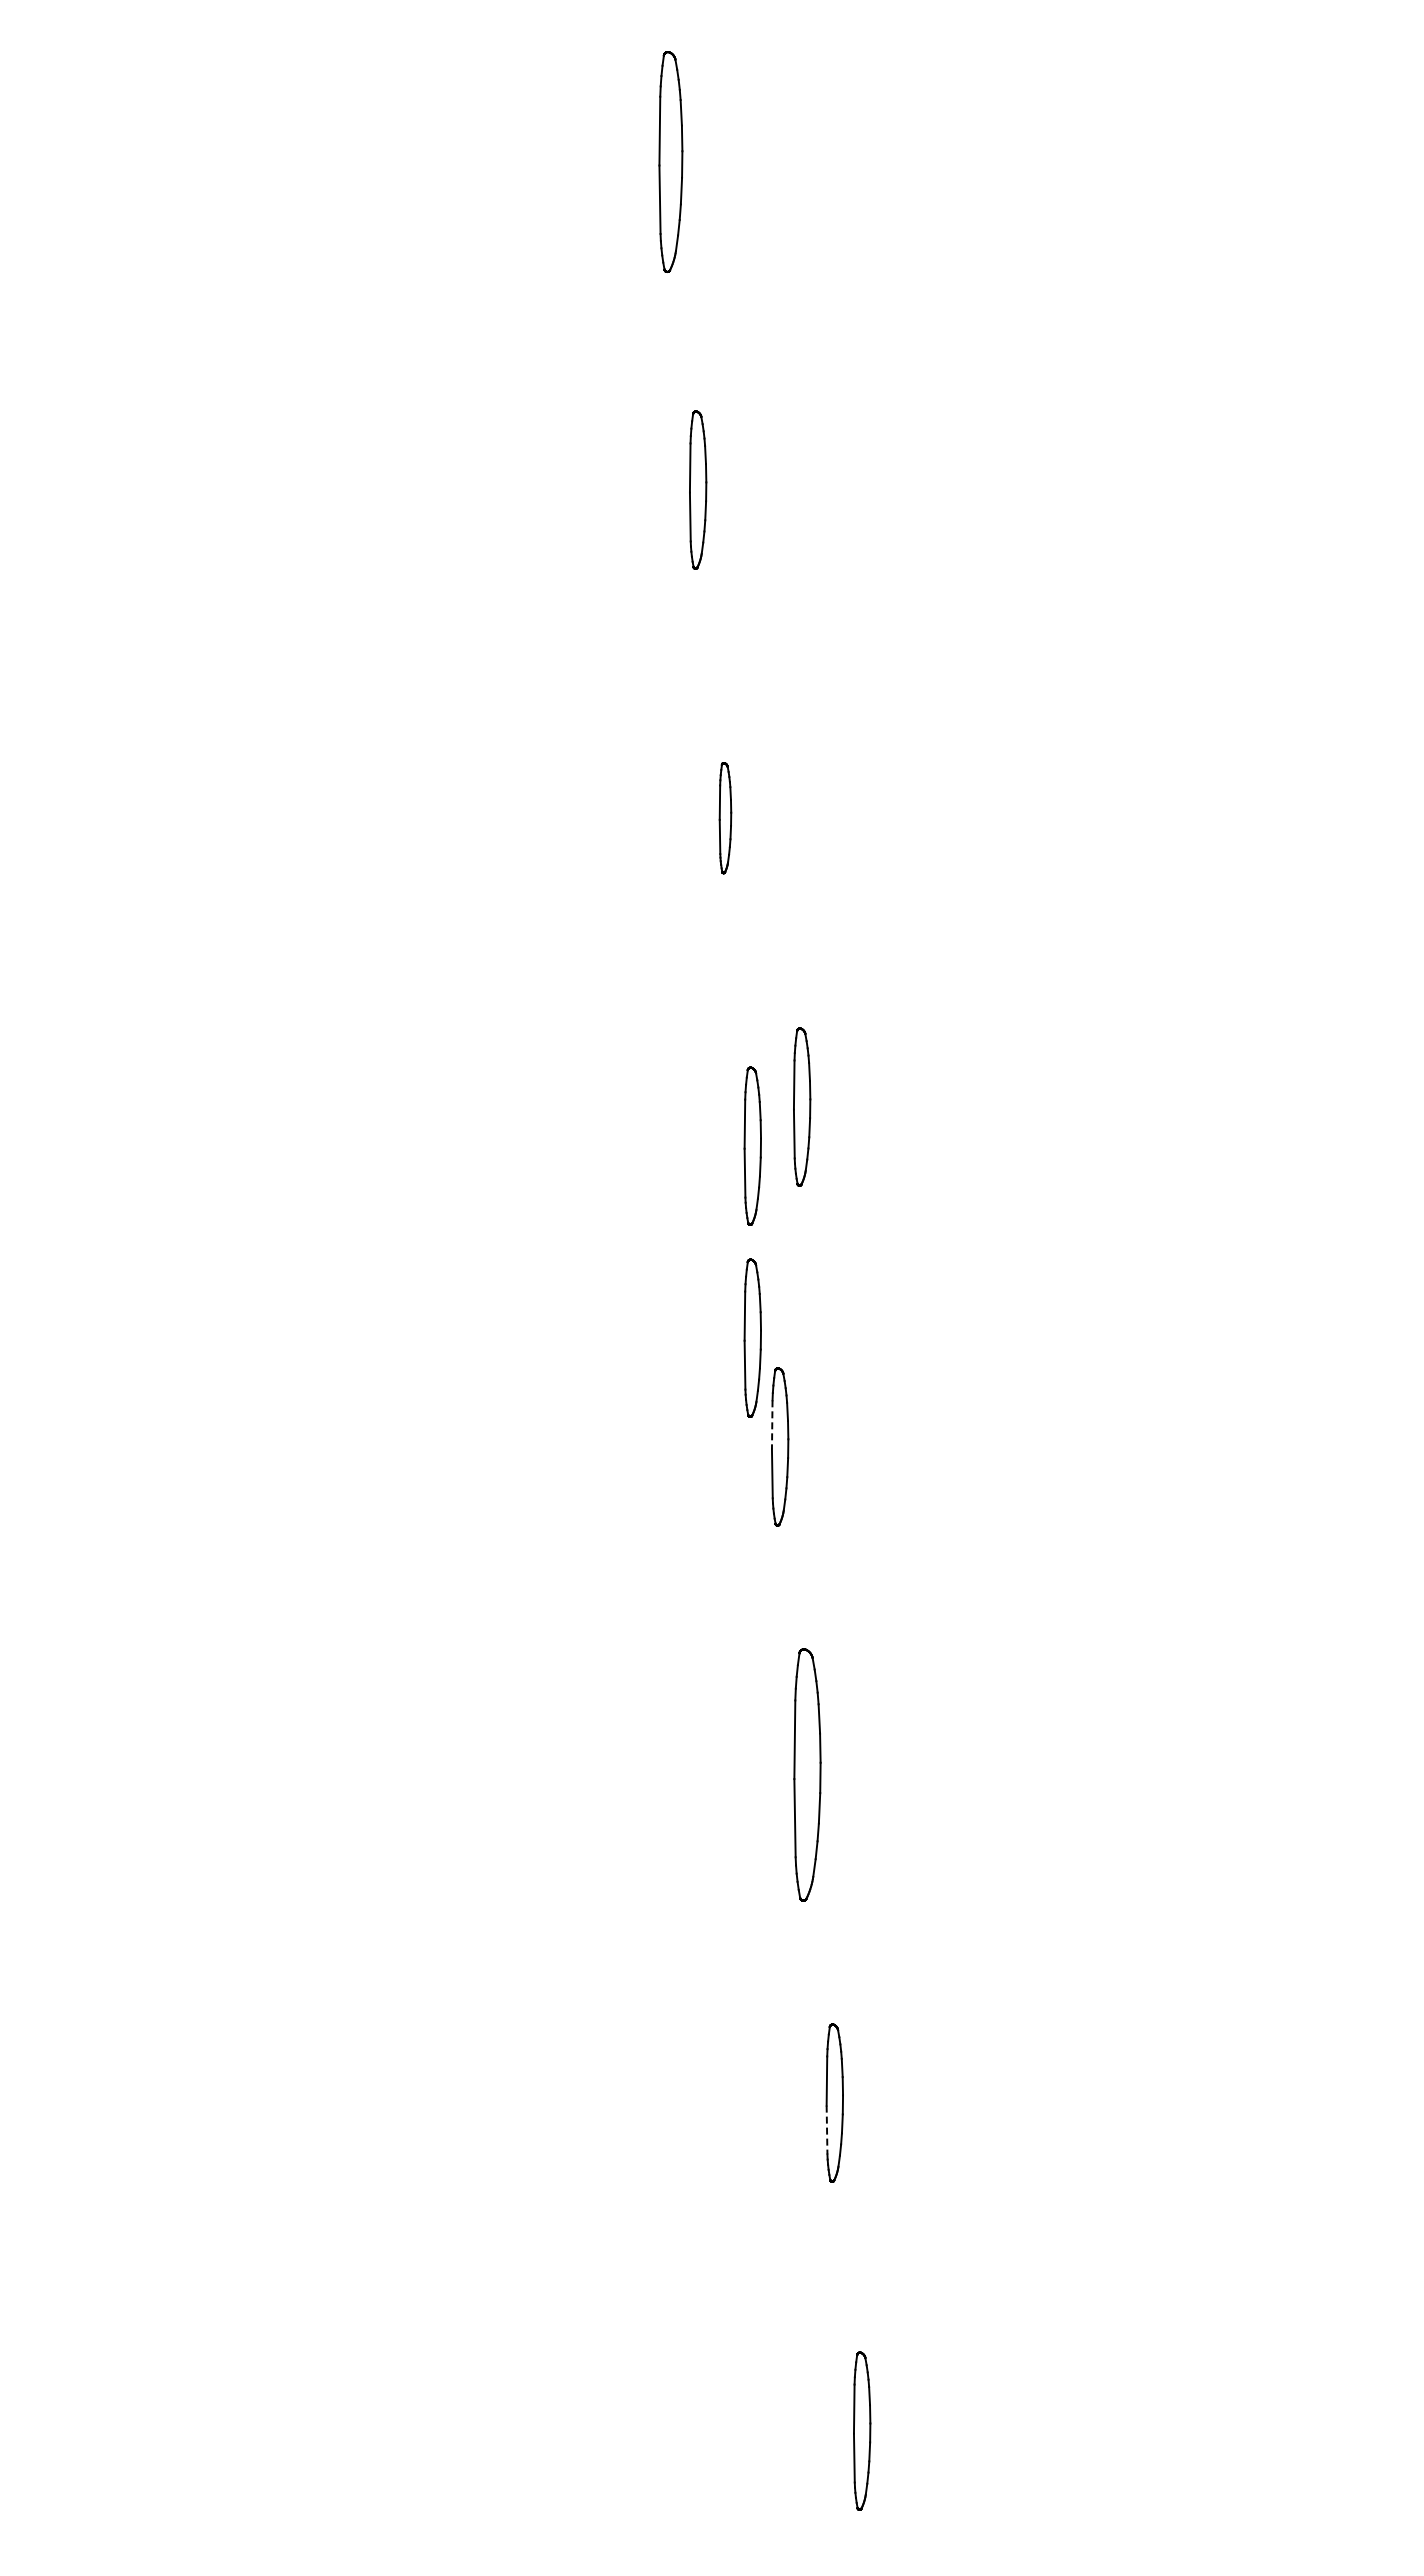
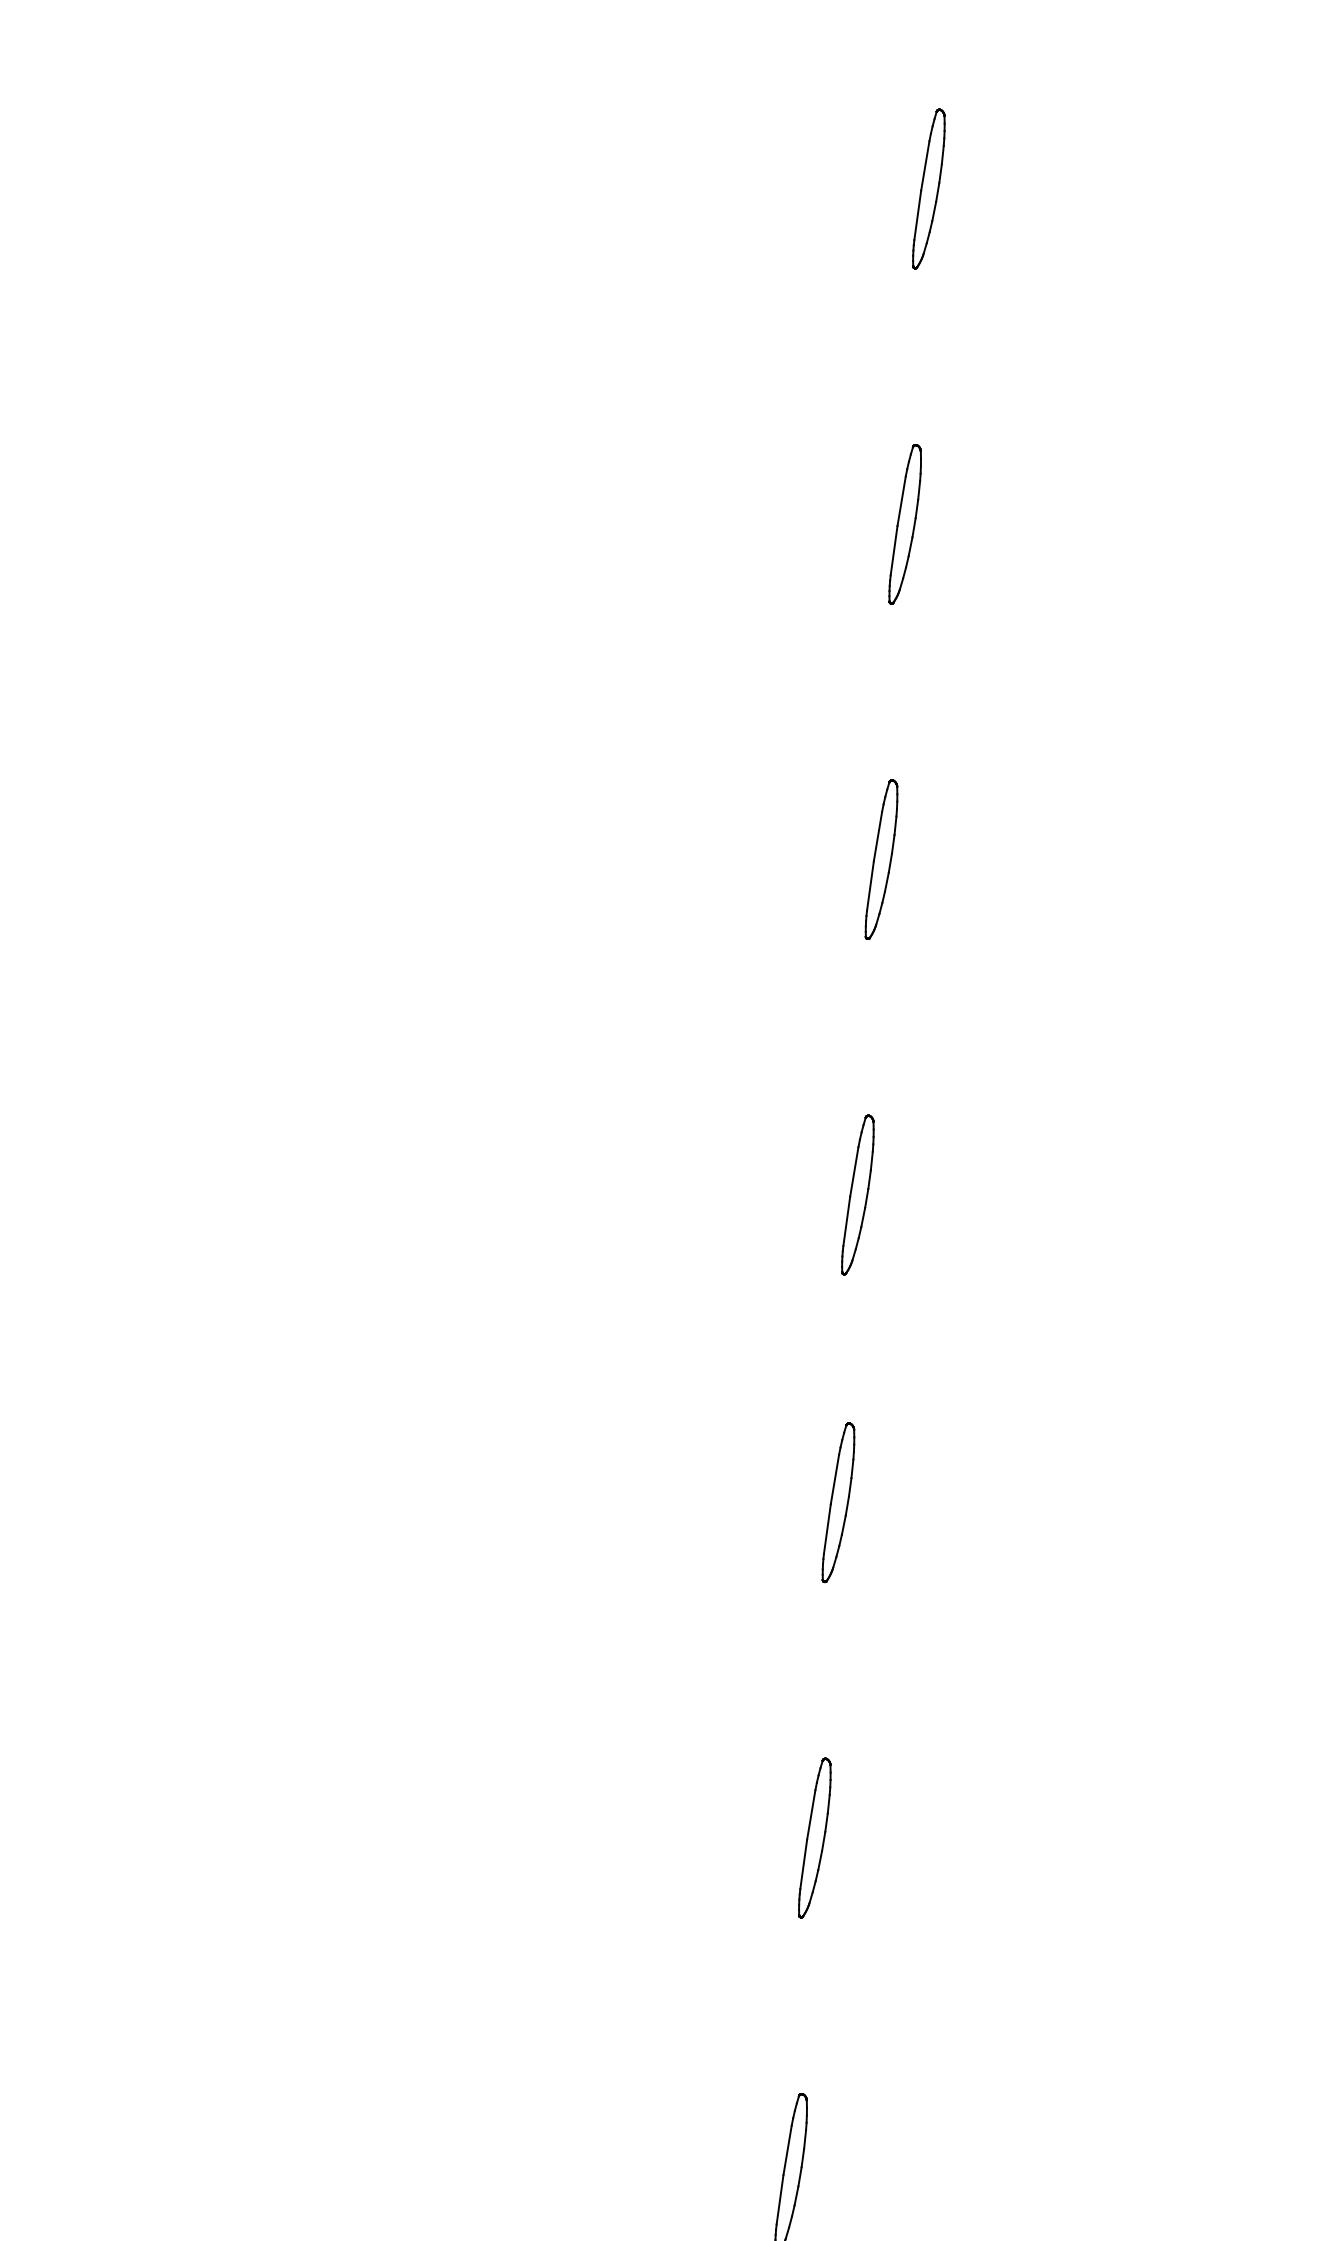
part: (670, 161) -> (929, 188), size x0.71
part: (725, 817) -> (882, 859), size x1.43
part: (802, 1106) -> (915, 1163), removed
part: (752, 1337) -> (828, 1388), removed
line: (772, 1424) -> (835, 1479), dashed -> solid
part: (807, 1774) -> (815, 1837), size x0.62
line: (827, 2130) -> (780, 2200), dashed -> solid

